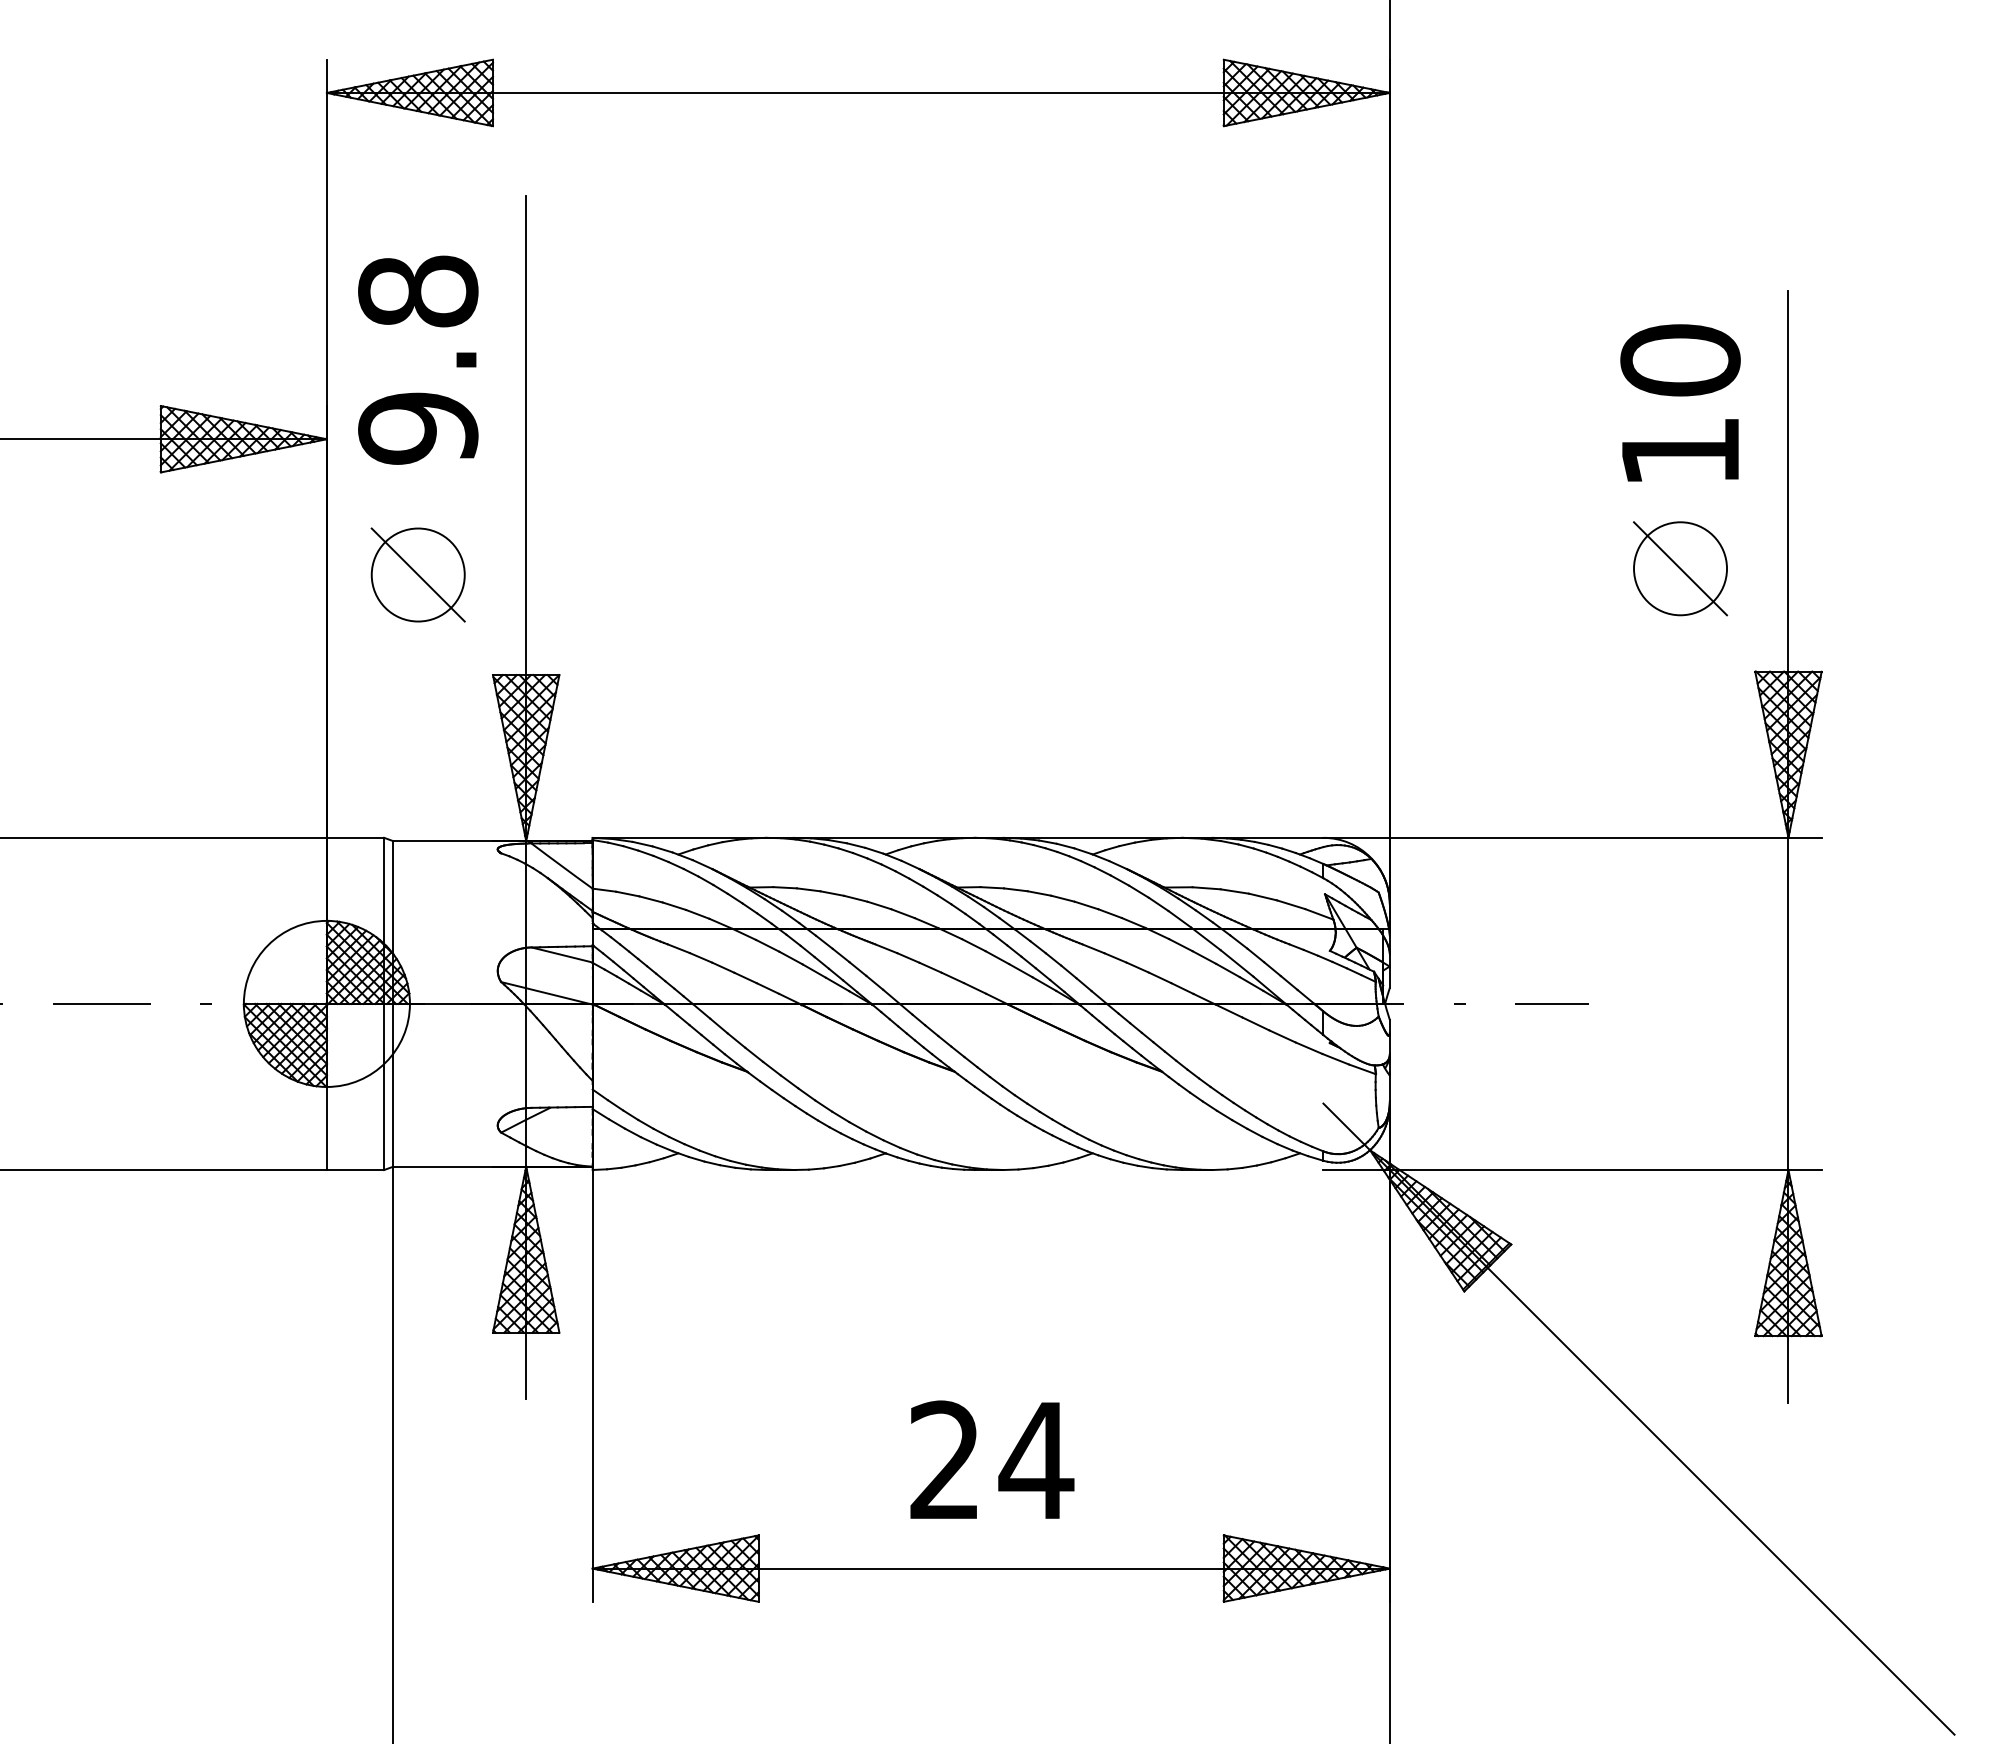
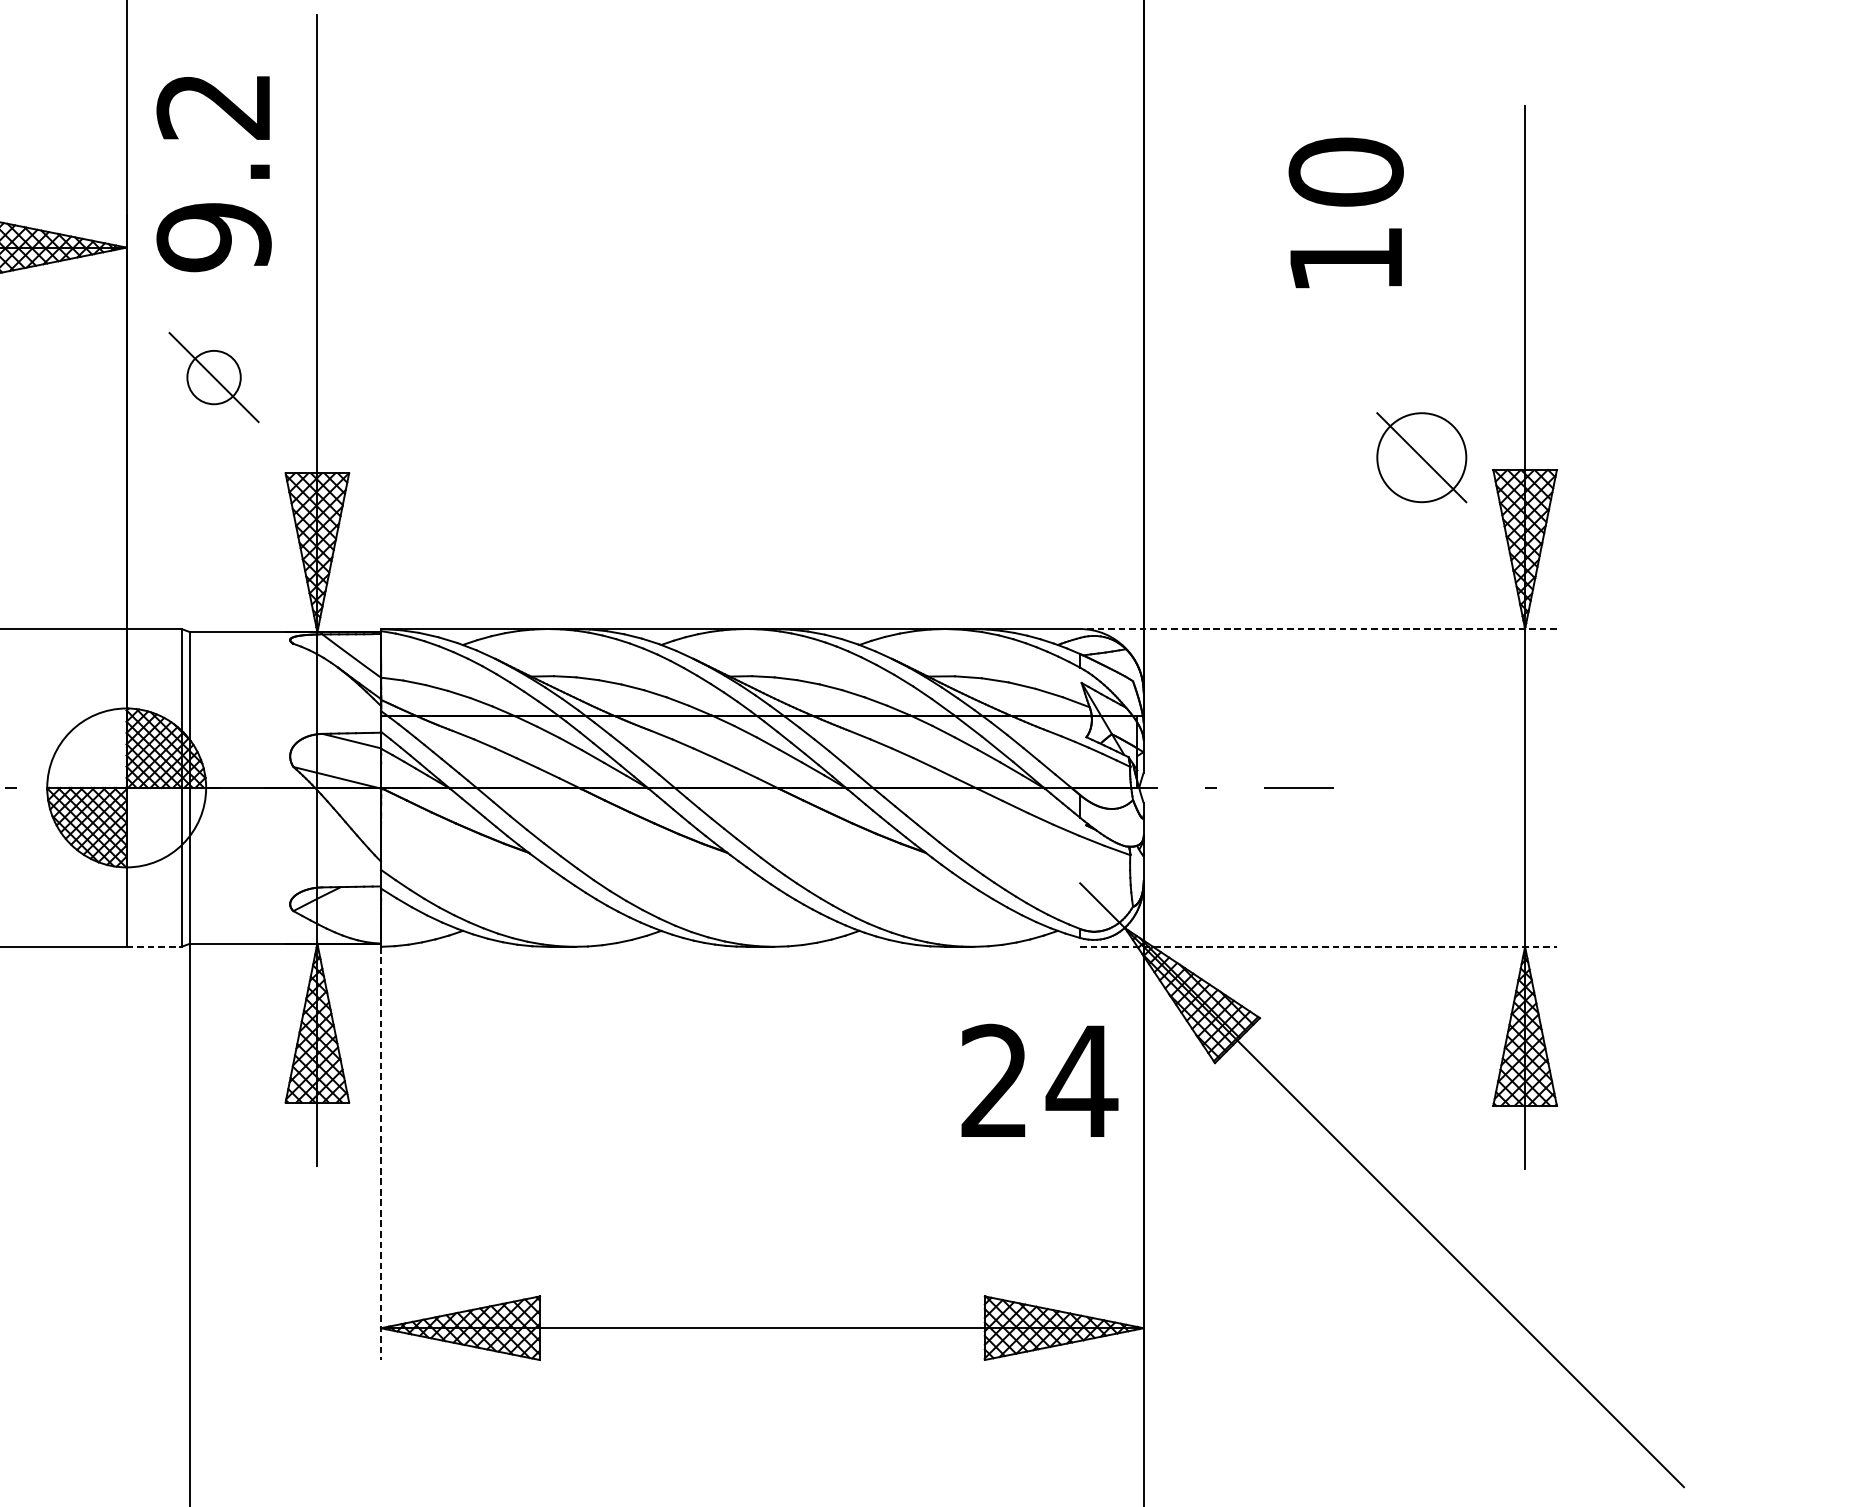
text: (418, 291) -> (214, 106), 9.8 -> 9.2
text: (1680, 402) -> (1346, 212), moved
part: (1680, 568) -> (1421, 457), moved
circle: (417, 574) -> (213, 377), size x0.6
line: (1572, 837) -> (1318, 628), solid -> dashed
line: (355, 1170) -> (154, 947), solid -> dashed
line: (1573, 1170) -> (1319, 947), solid -> dashed
line: (592, 1385) -> (380, 1153), solid -> dashed
text: (992, 1459) -> (1040, 1080), moved

